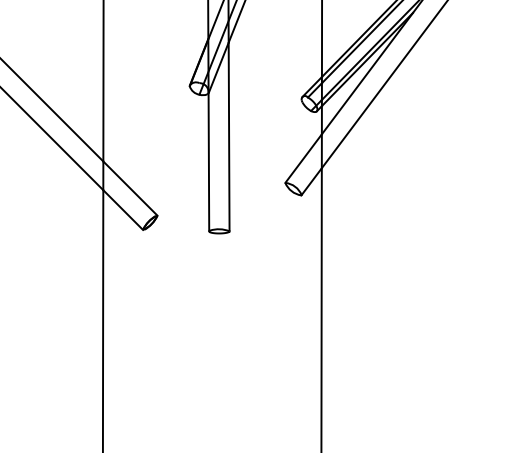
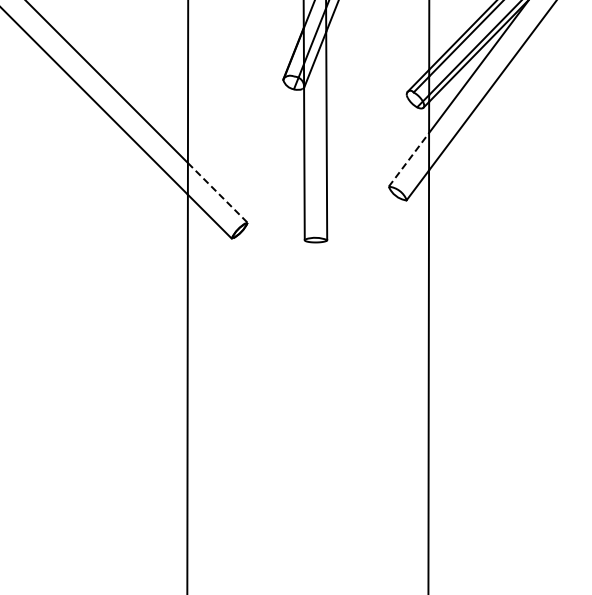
line: (303, 158) -> (408, 159), solid -> dashed
line: (131, 189) -> (218, 193), solid -> dashed

